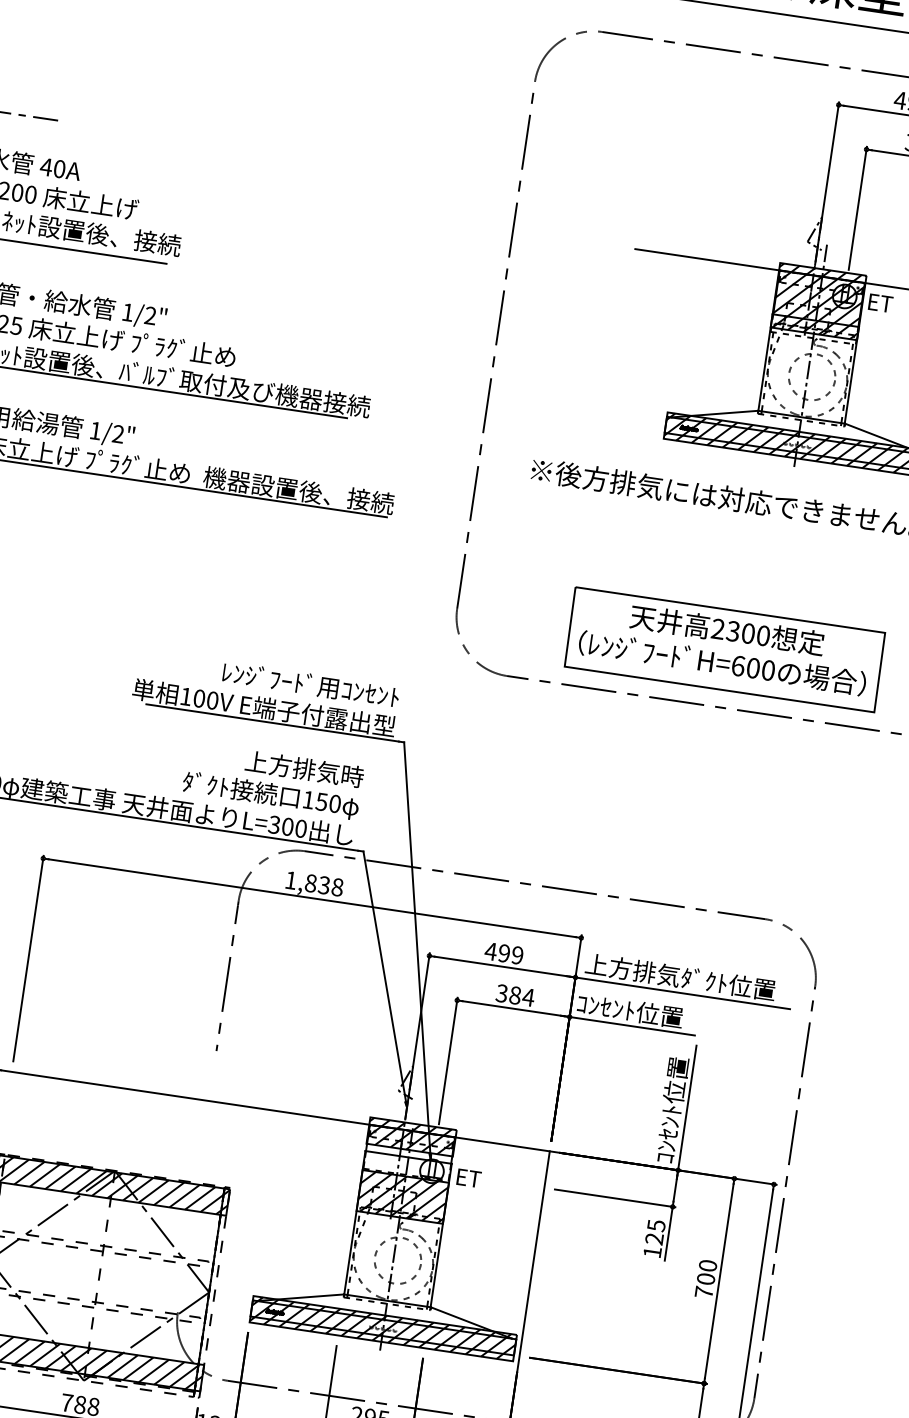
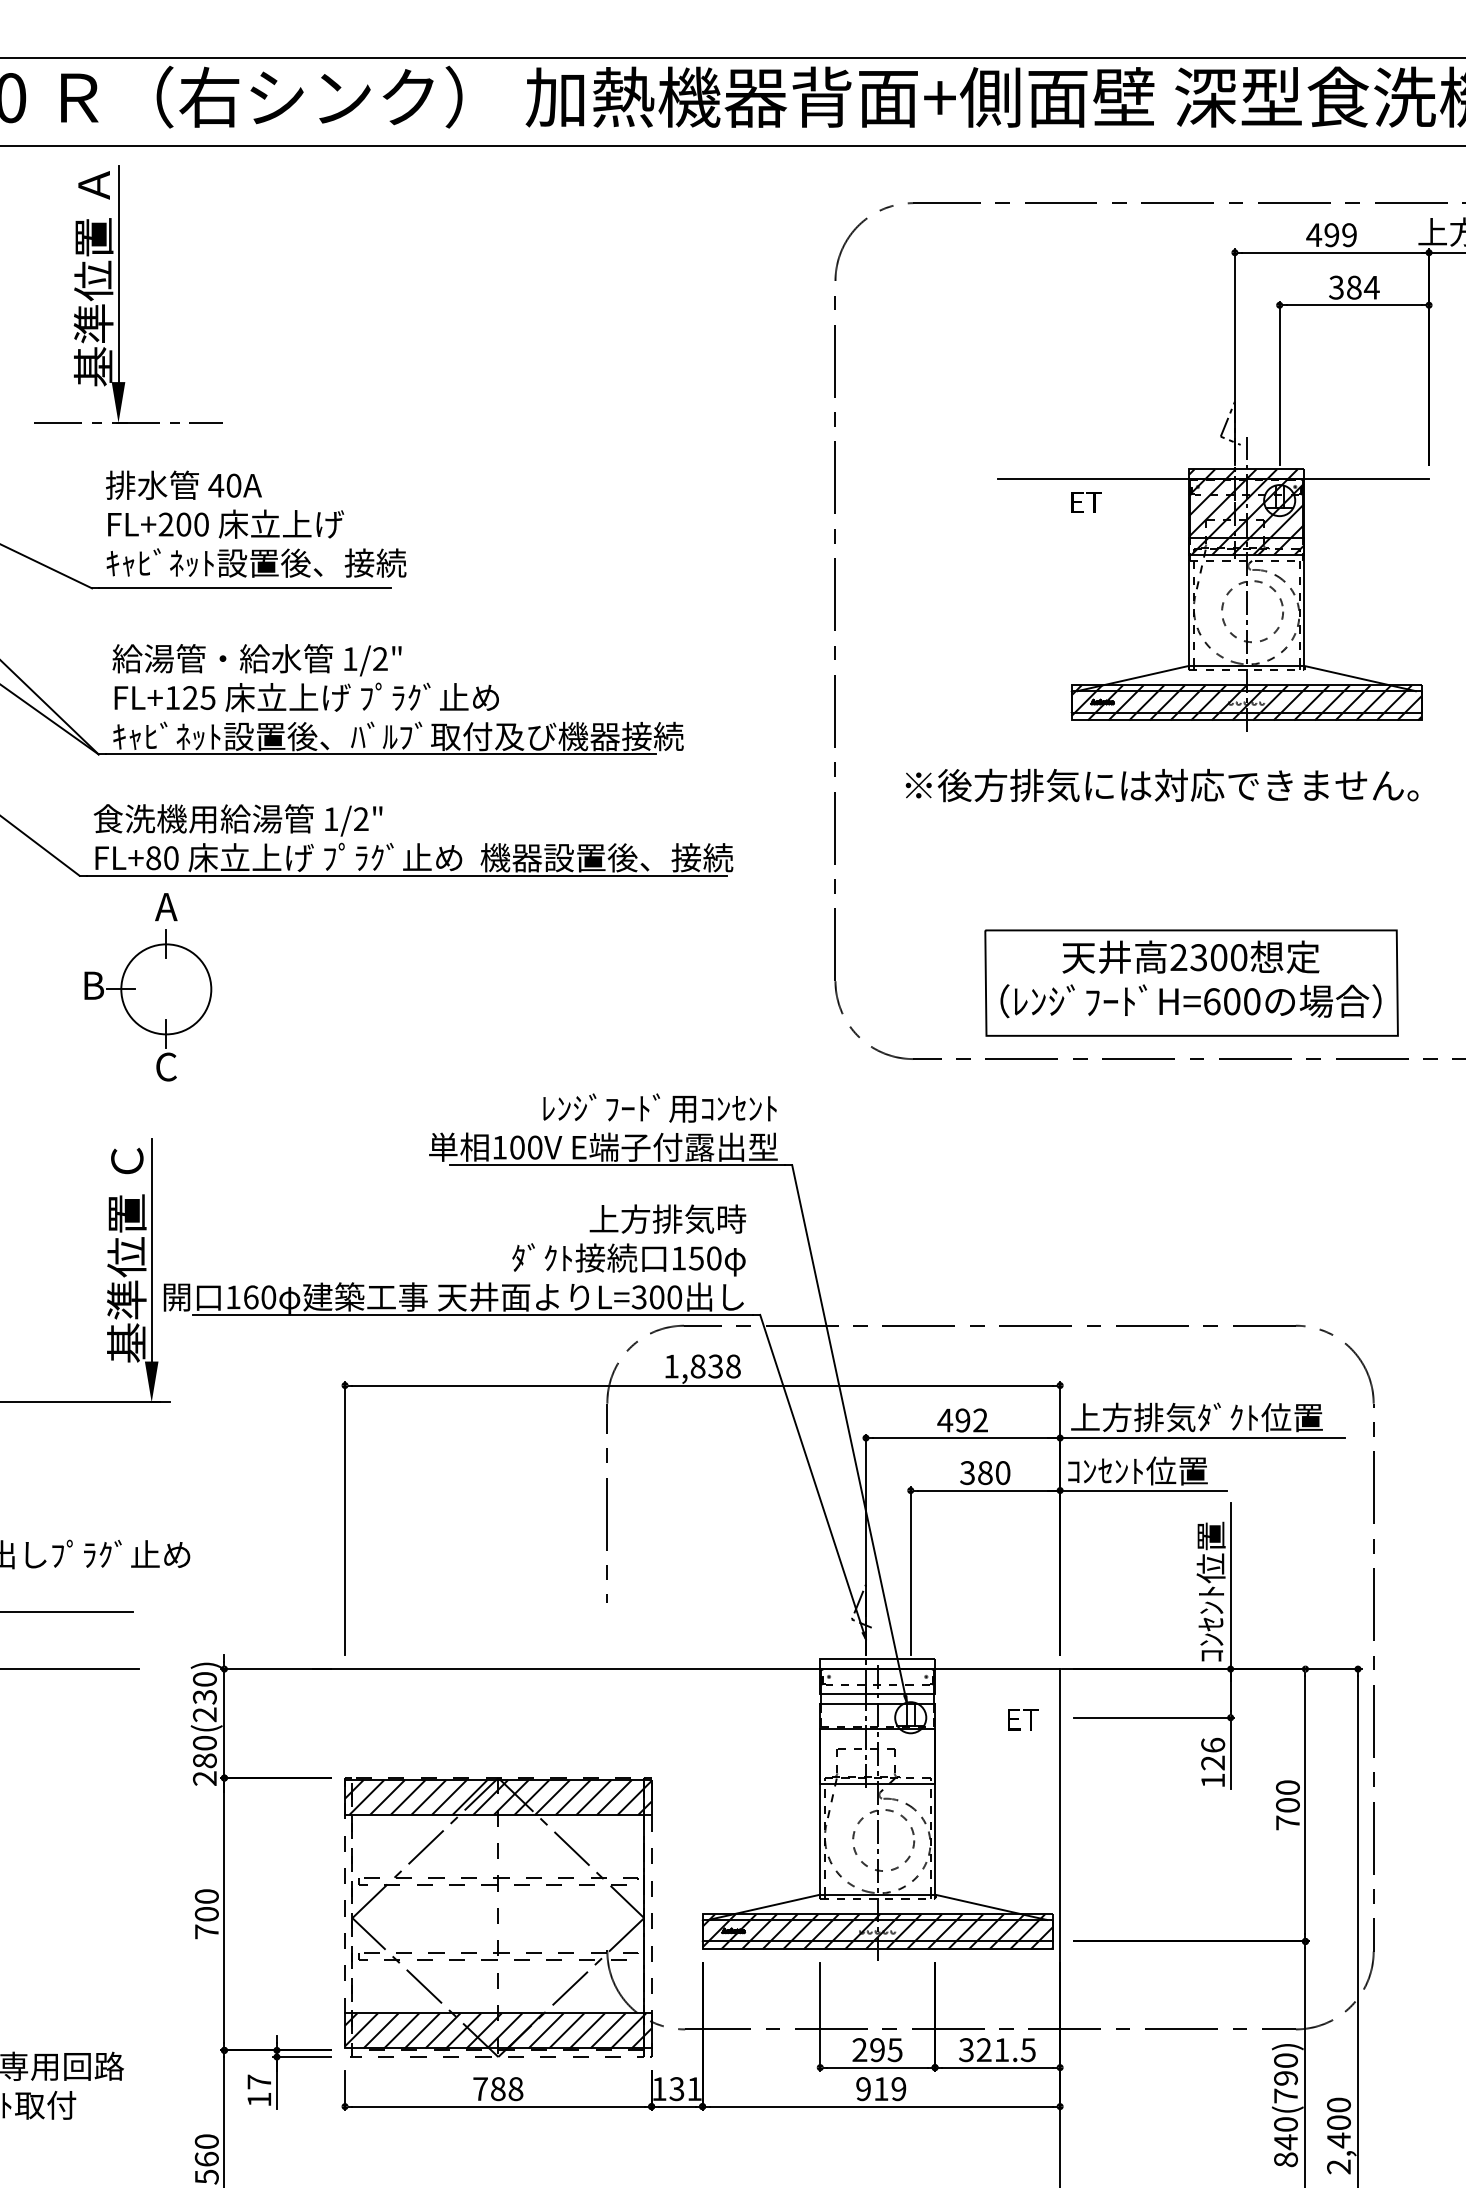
text: (880, 303) -> (1086, 502), moved
text: (517, 955) -> (980, 1420), 499 -> 492
text: (528, 997) -> (1002, 1473), 384 -> 380
hatch: (411, 1136) -> (877, 1676), removed
text: (469, 1178) -> (1023, 1719), moved
hatch: (402, 1196) -> (877, 1756), removed
text: (656, 1225) -> (1213, 1744), 125 -> 126

